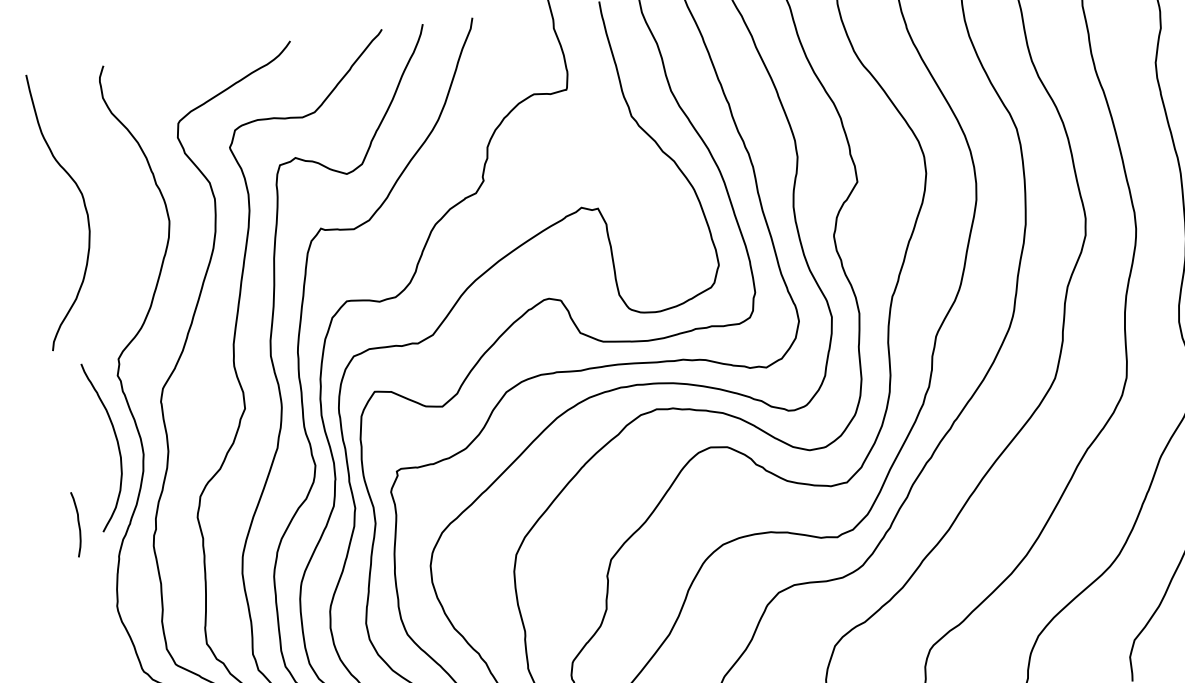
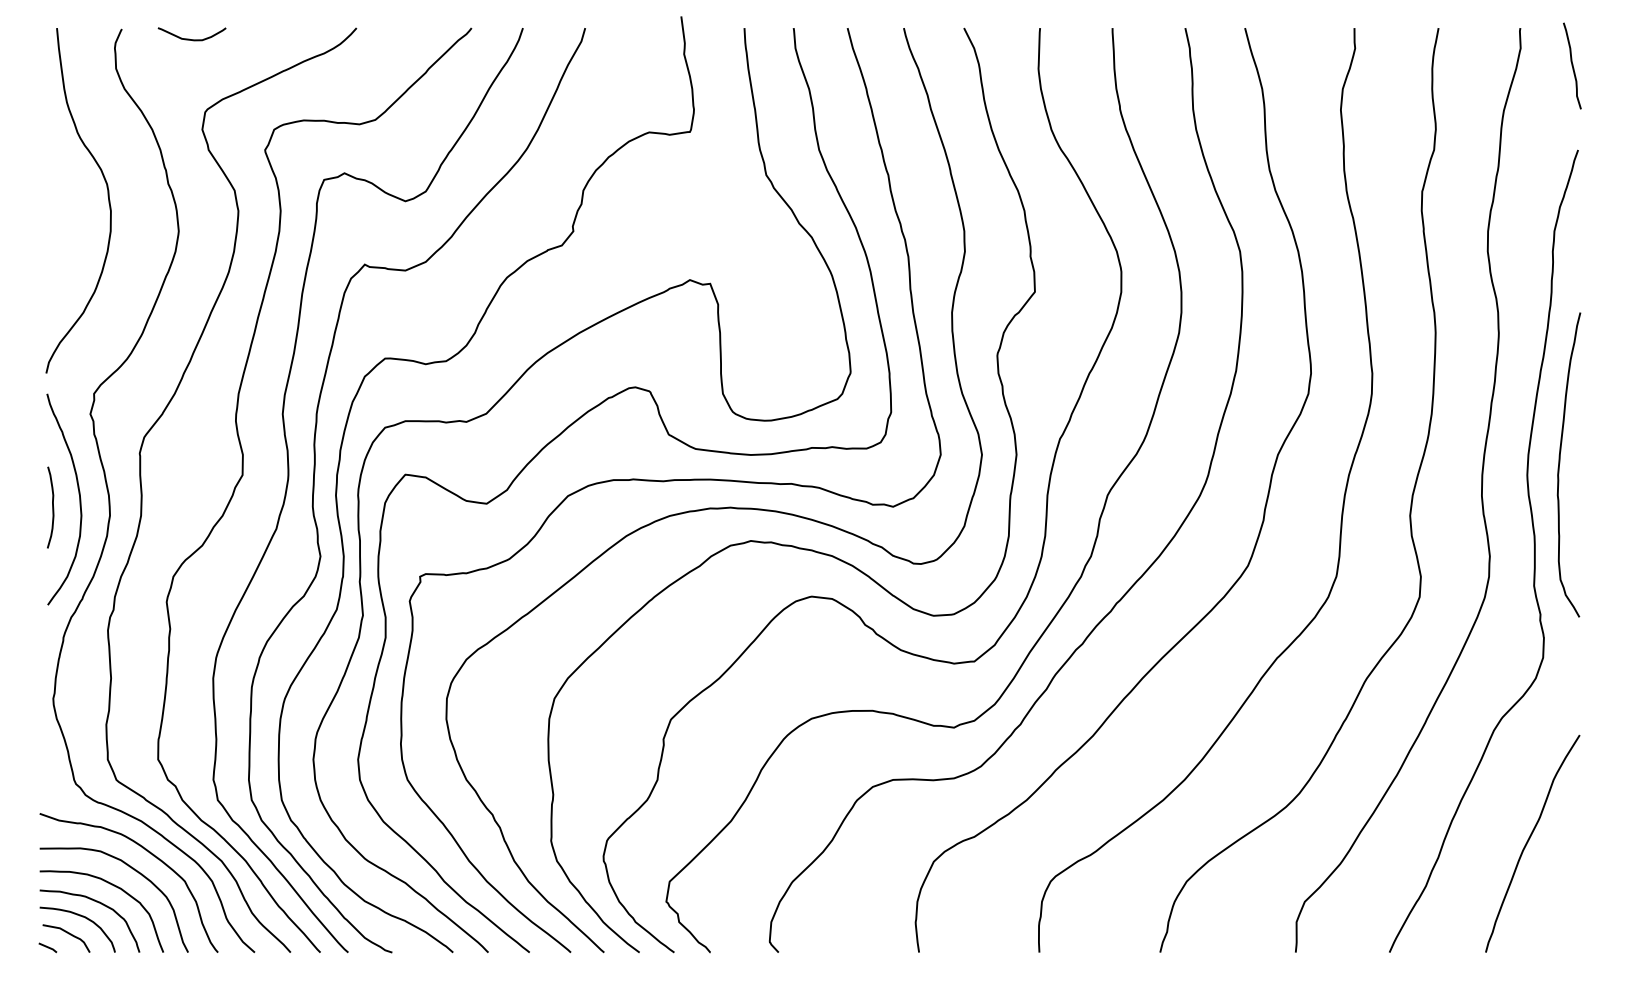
curve: (158, 66) -> (189, 38), added
curve: (83, 203) -> (107, 196), moved
curve: (78, 524) -> (52, 507), moved

